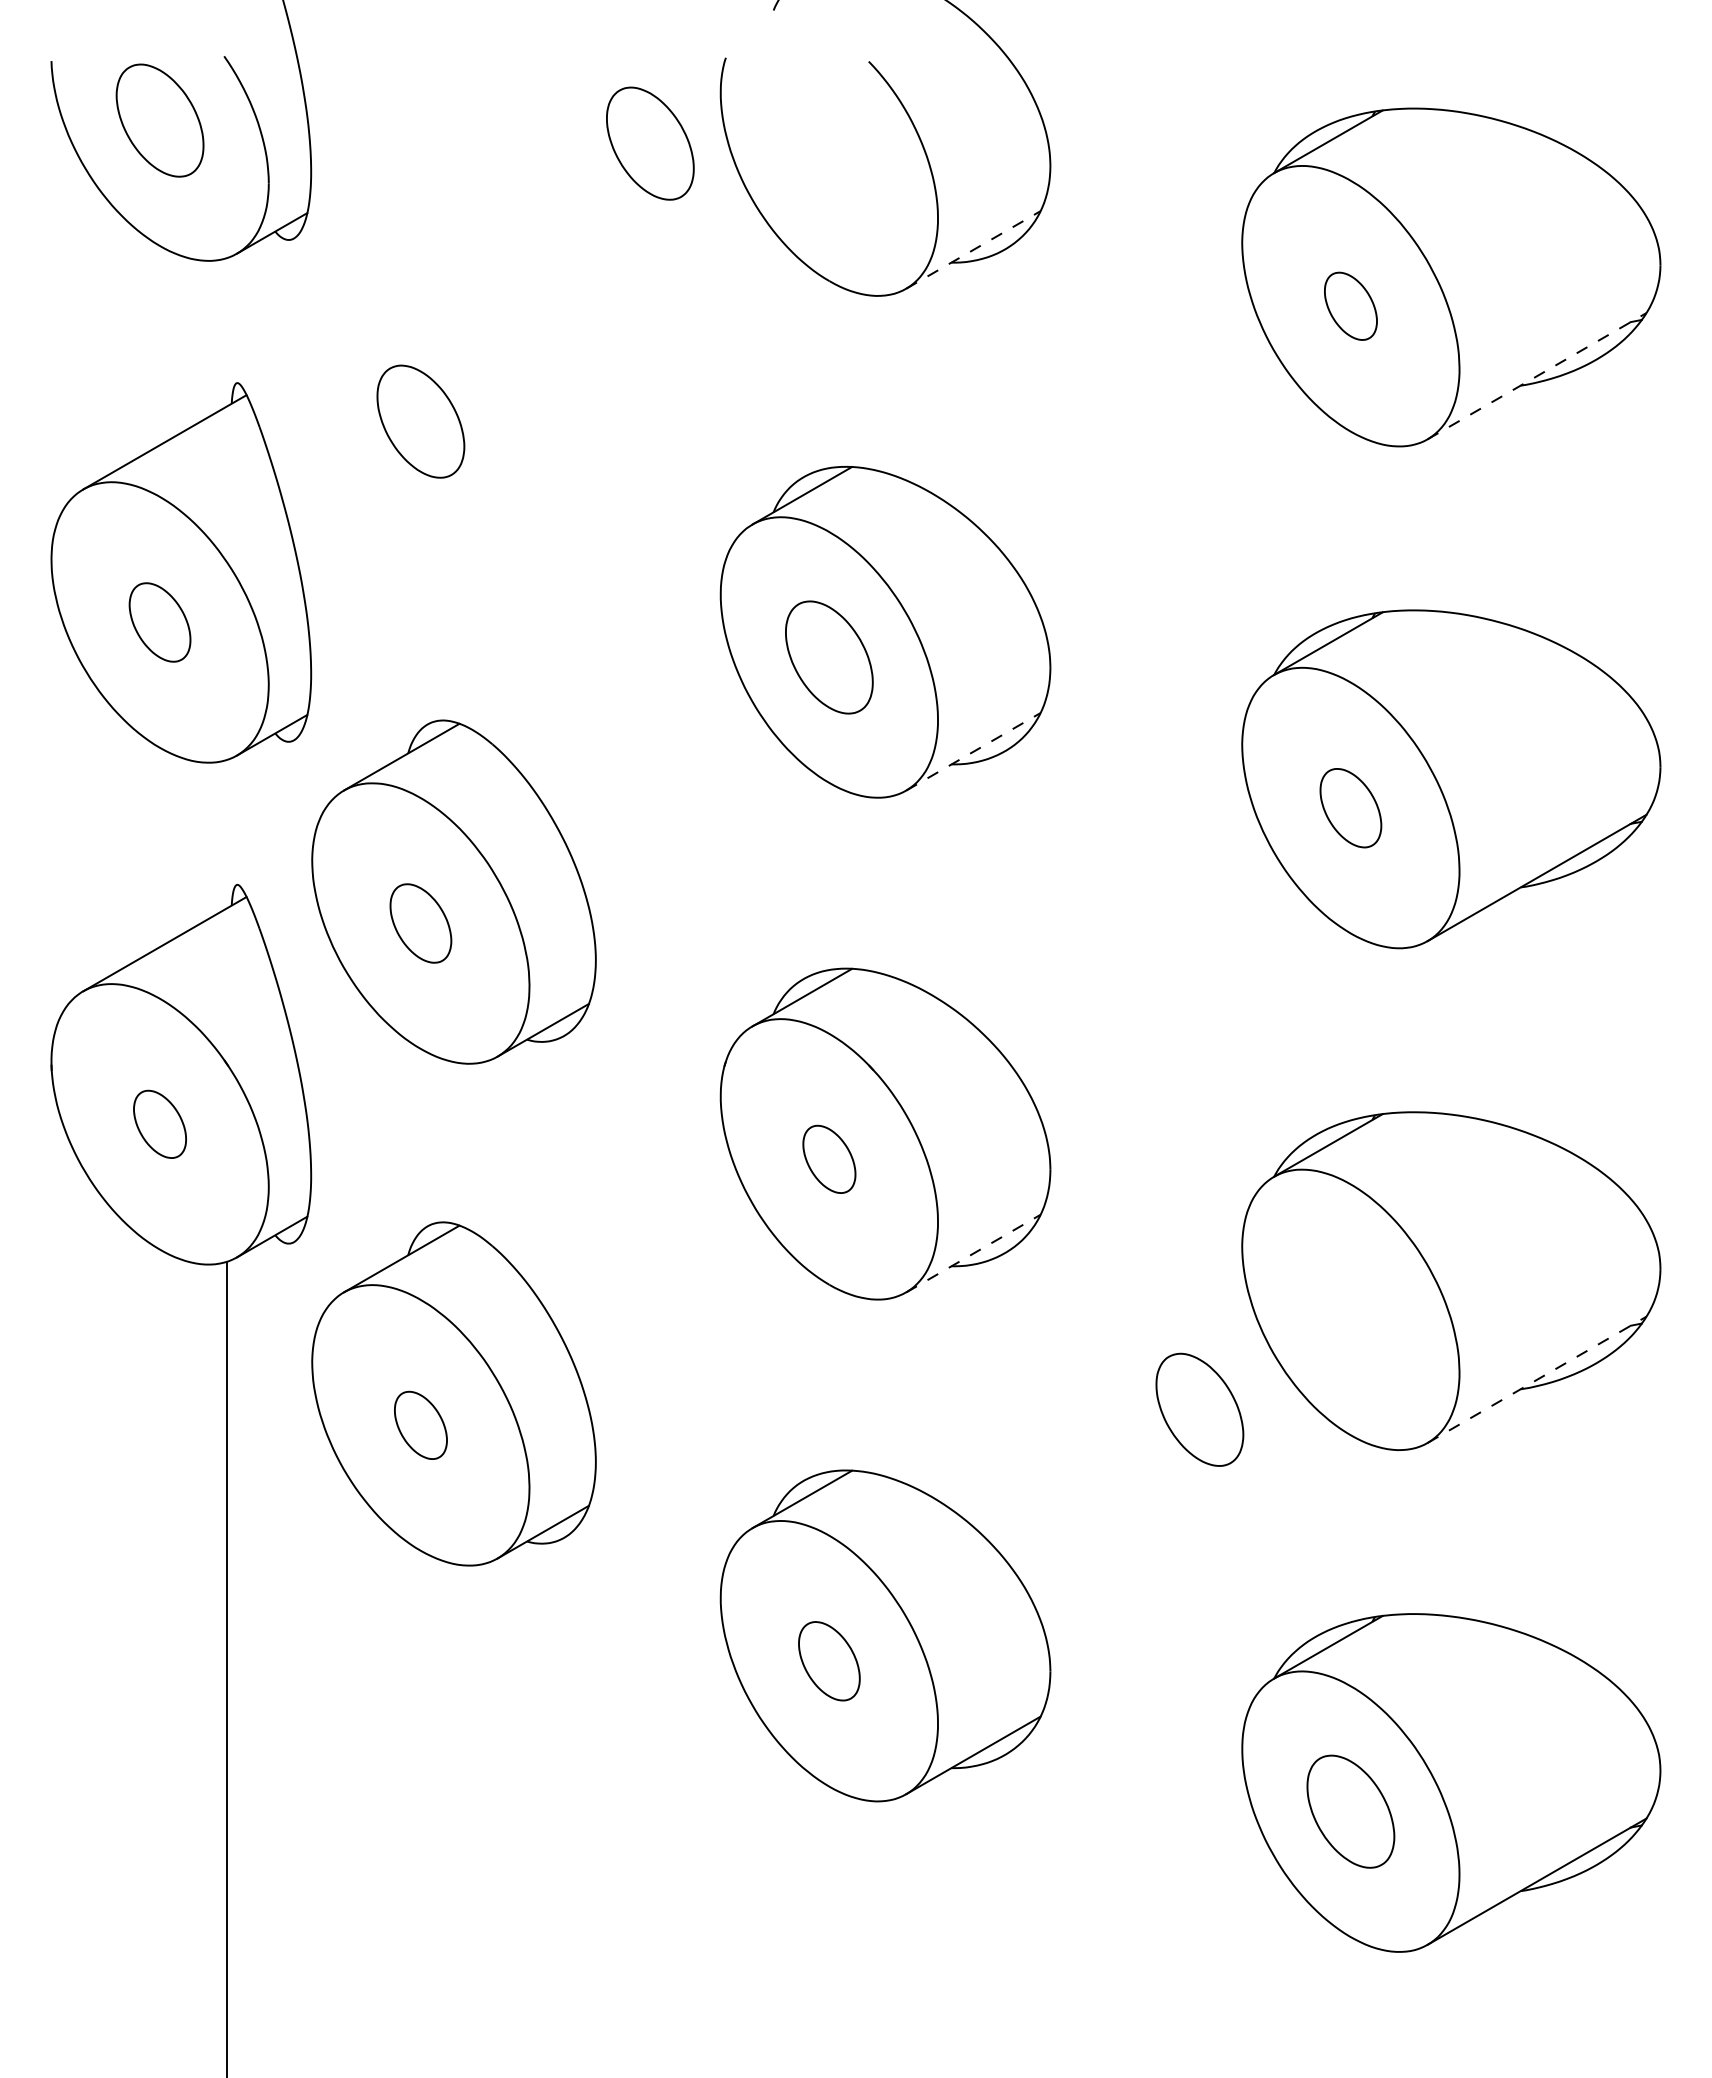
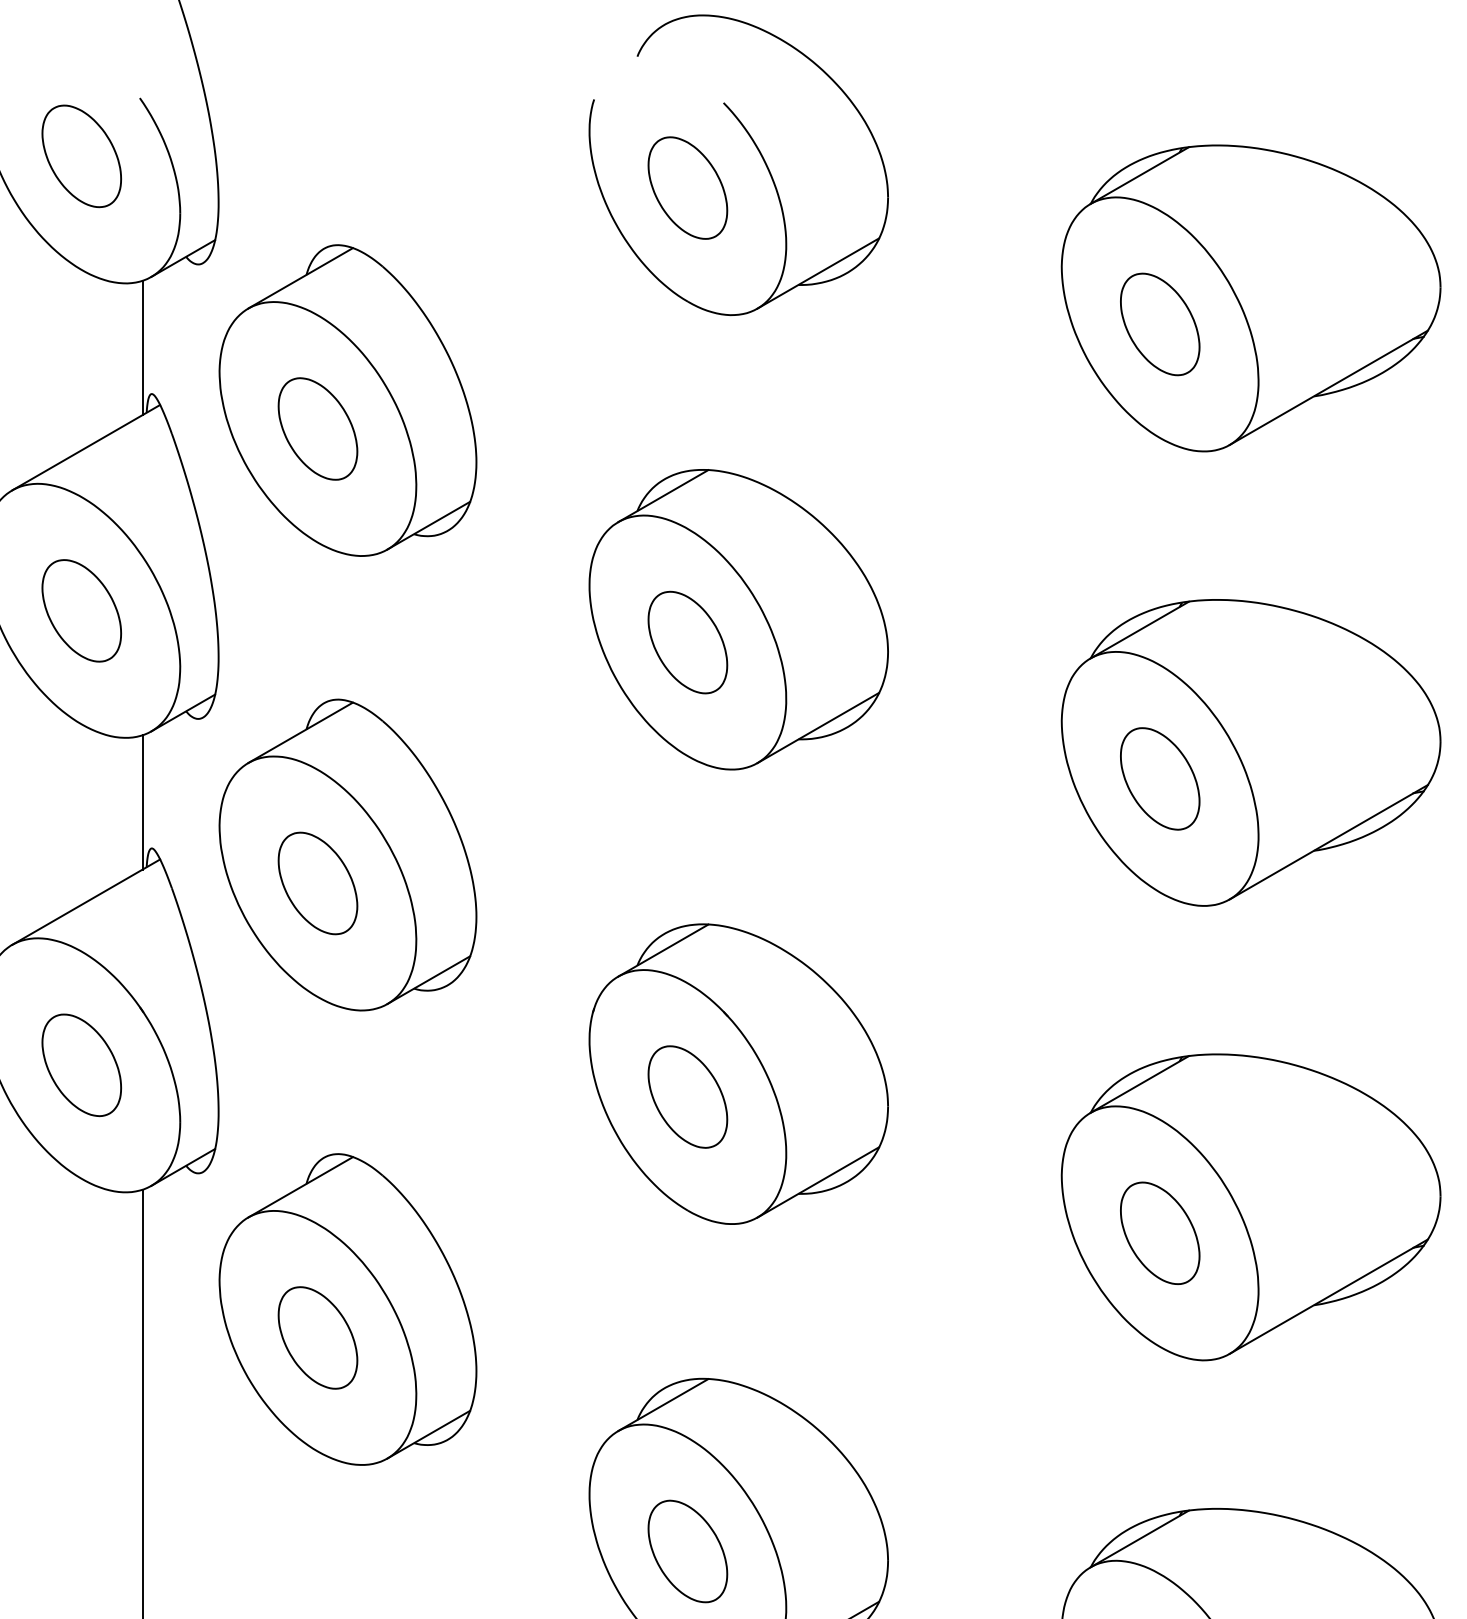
part: (650, 143) -> (688, 187), moved
line: (973, 249) -> (818, 273), dashed -> solid
part: (1350, 306) -> (1159, 324), size x1.67
line: (227, 332) -> (142, 348), added
line: (1537, 375) -> (1329, 387), dashed -> solid
part: (453, 389) -> (347, 399), added
part: (159, 622) -> (81, 610), size x1.43
line: (973, 751) -> (818, 727), dashed -> solid
part: (1350, 808) -> (1159, 779), size x1.43
line: (227, 833) -> (142, 801), added
part: (420, 923) -> (317, 883), size x1.43
part: (159, 1124) -> (81, 1065), size x1.67
part: (829, 1159) -> (688, 1097), size x1.67
line: (973, 1253) -> (818, 1182), dashed -> solid
line: (1537, 1379) -> (1329, 1296), dashed -> solid
part: (1199, 1409) -> (1159, 1233), moved
part: (420, 1425) -> (317, 1338), size x1.67
part: (829, 1661) -> (688, 1551), size x1.43

